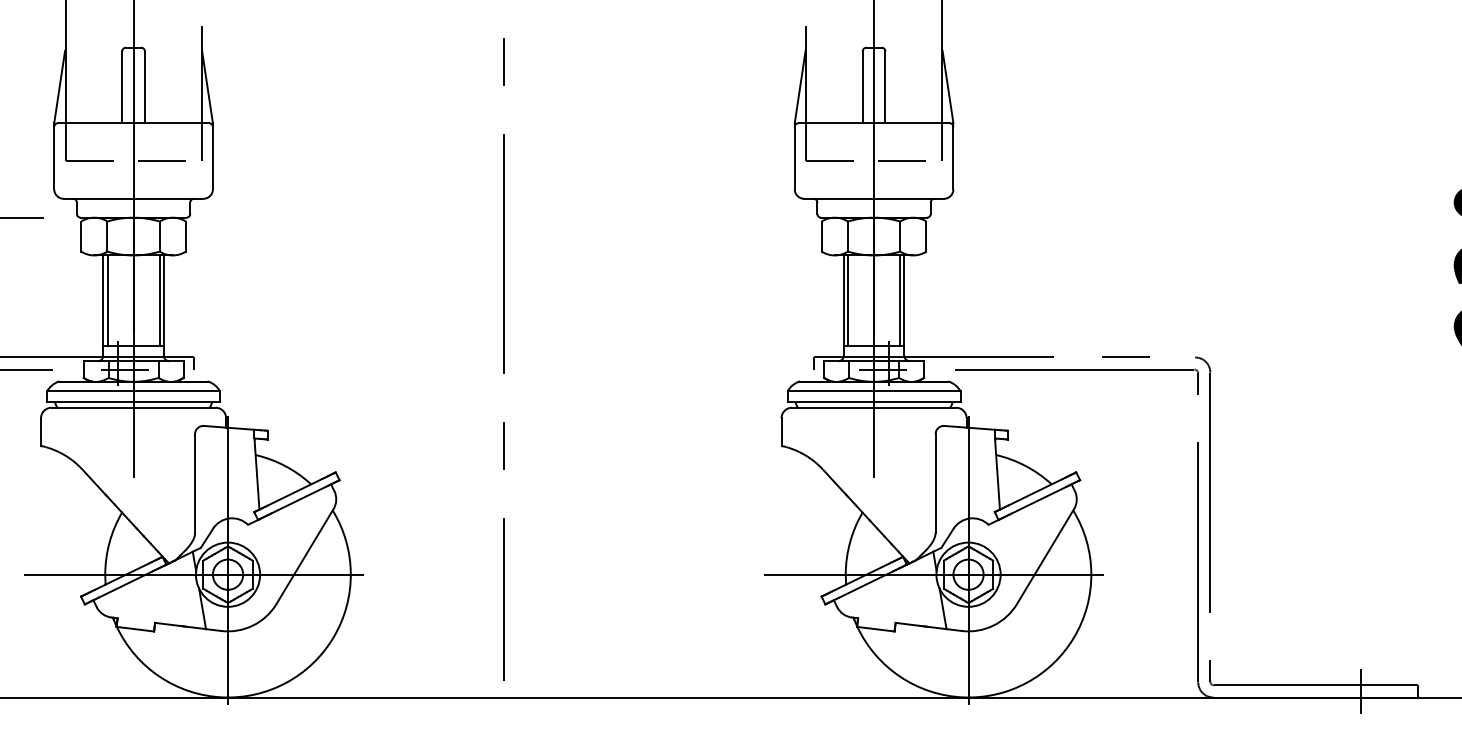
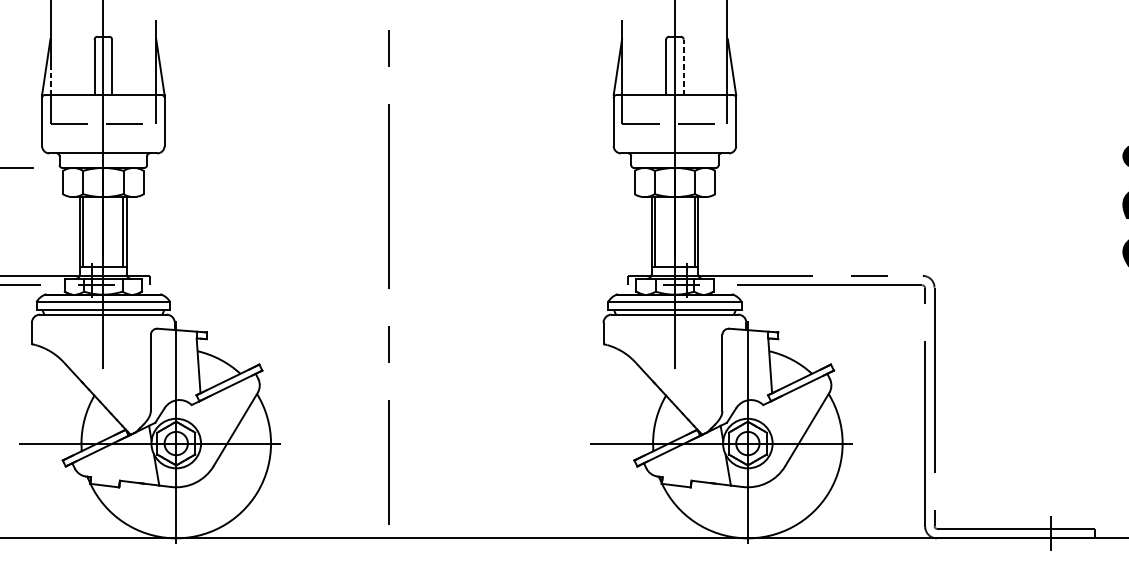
line: (885, 87) -> (683, 67), solid -> dashed
line: (65, 103) -> (50, 79), solid -> dashed

